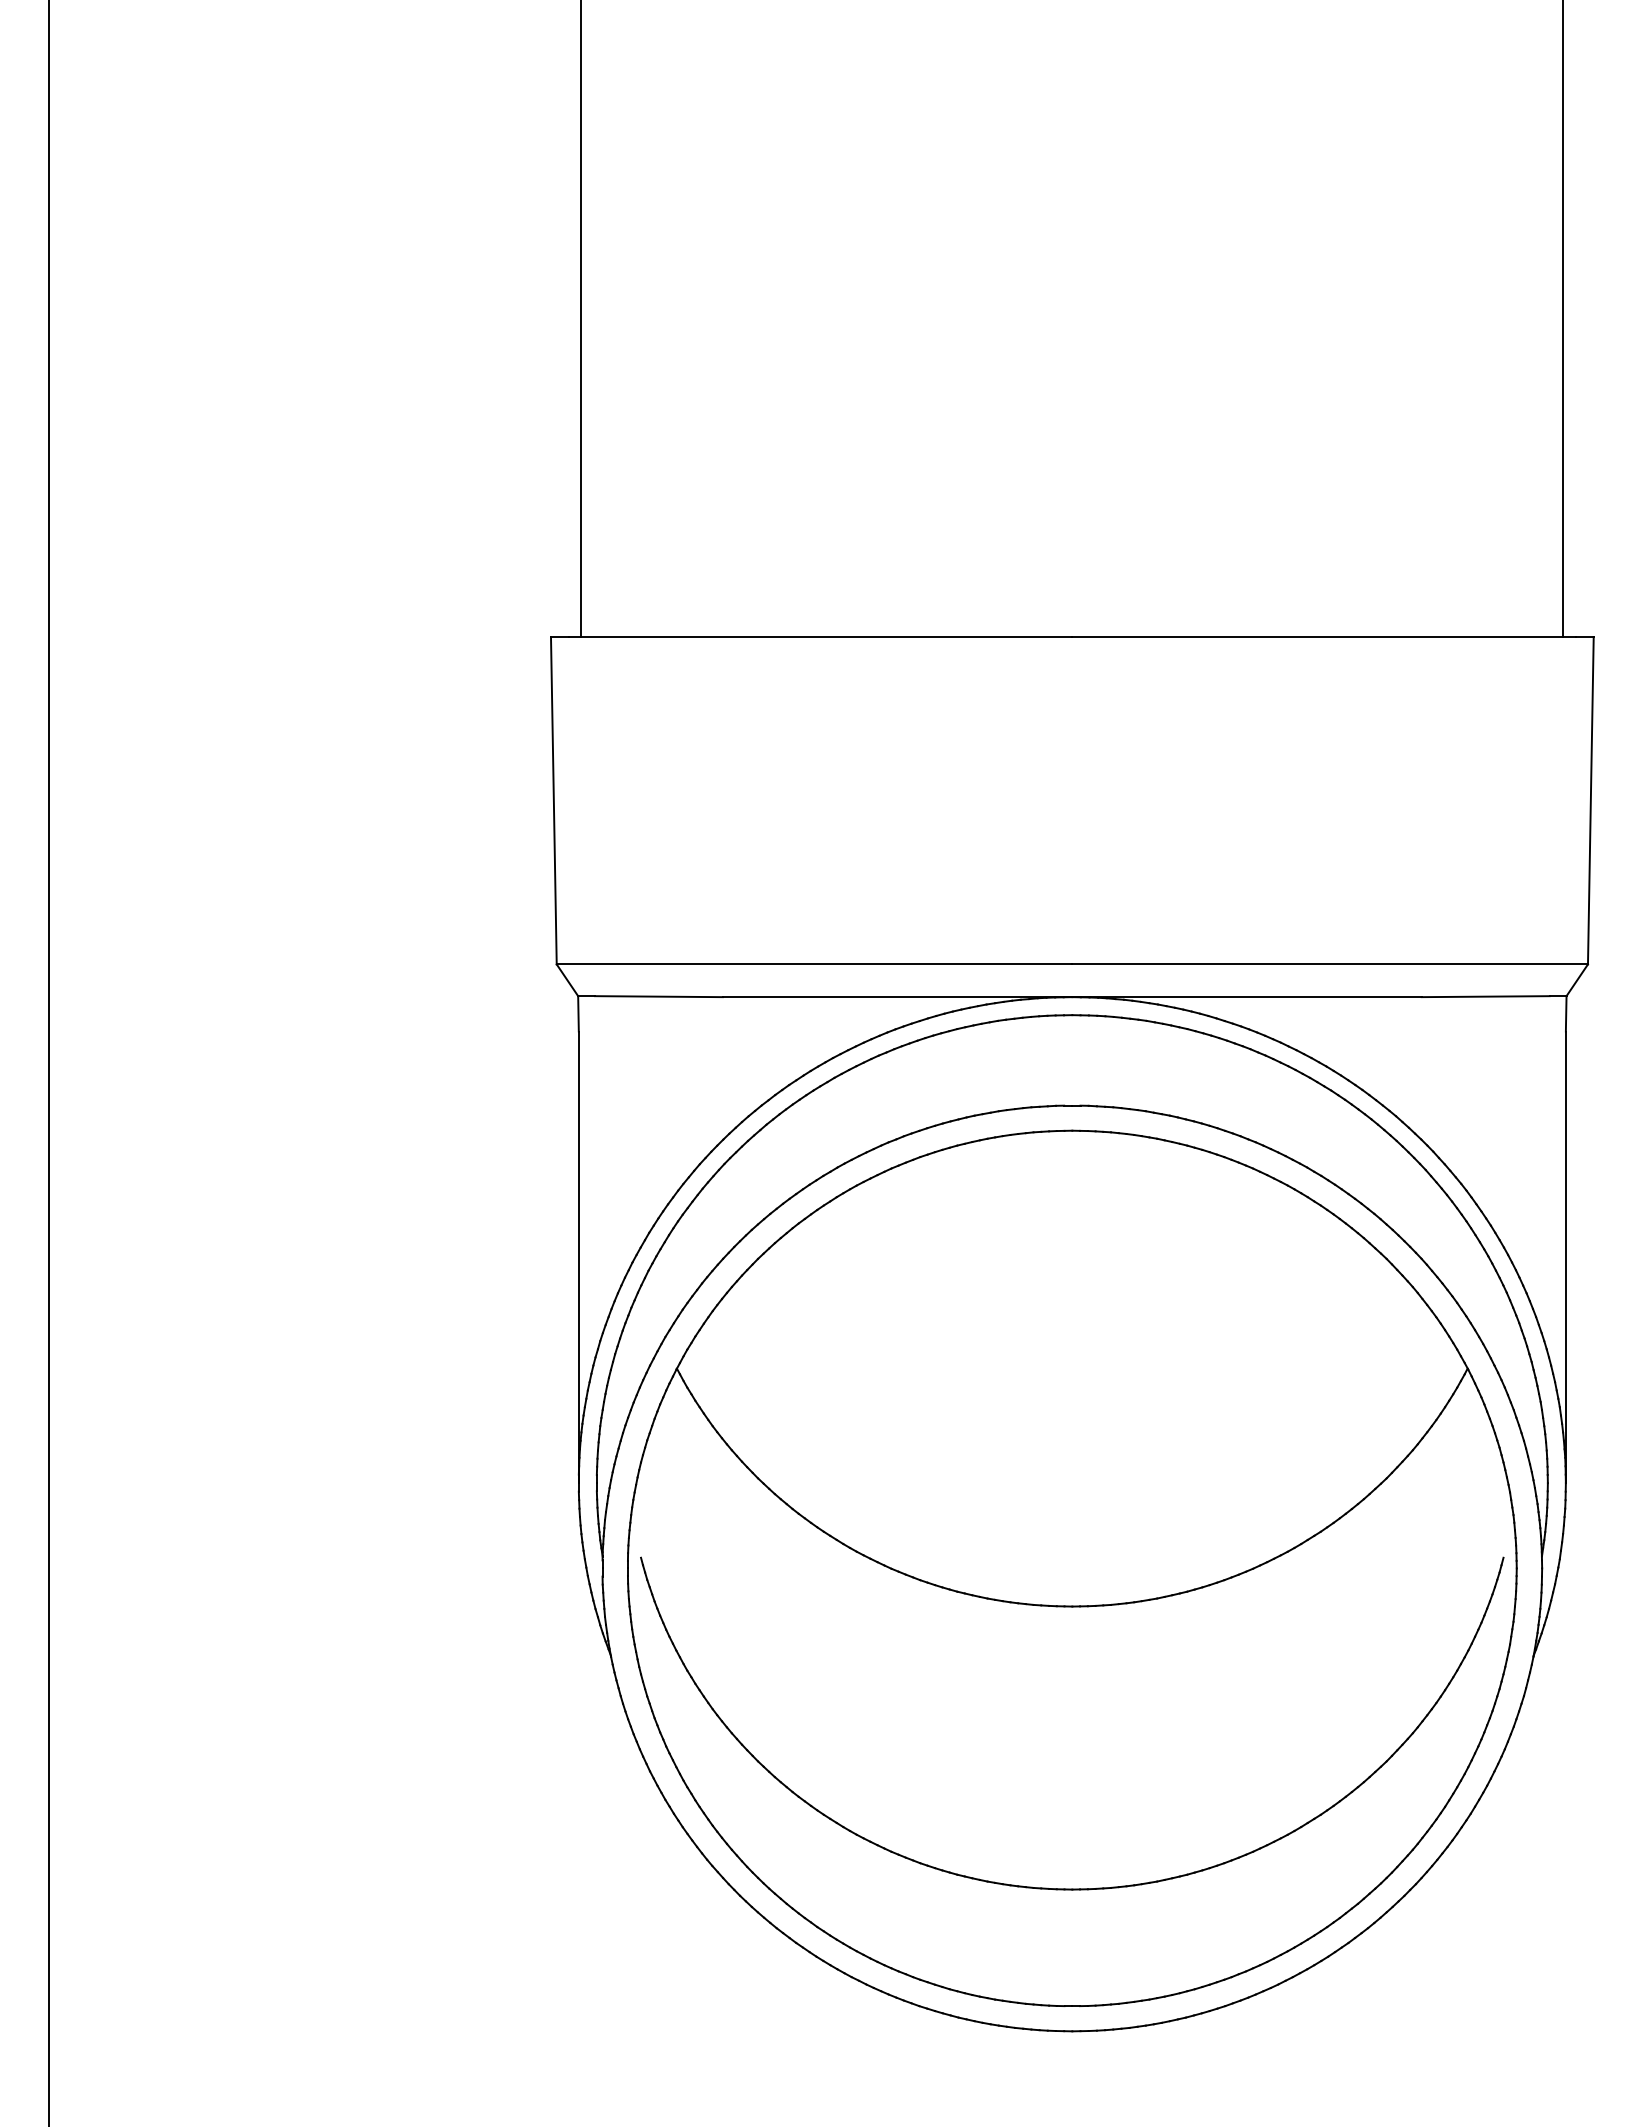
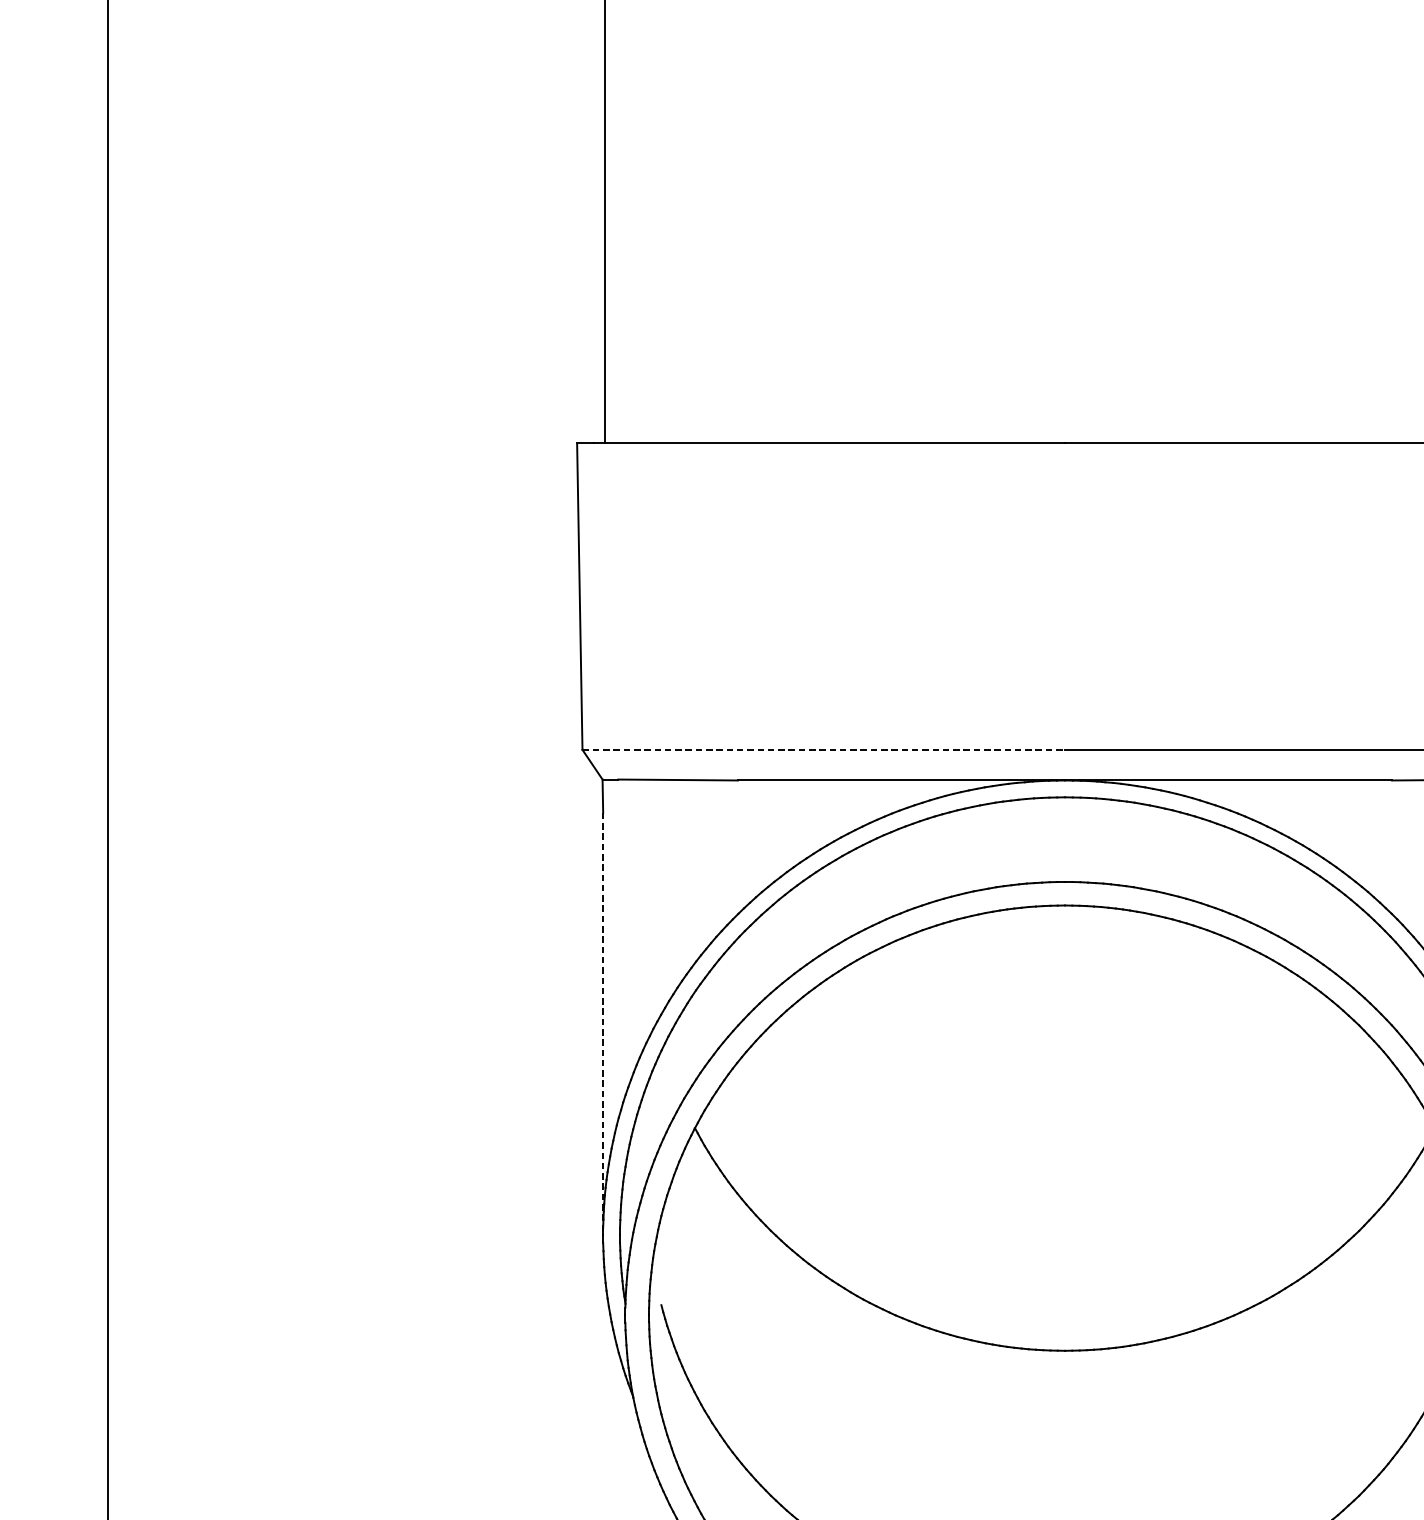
line: (814, 964) -> (823, 749), solid -> dashed
line: (578, 1257) -> (602, 1024), solid -> dashed

